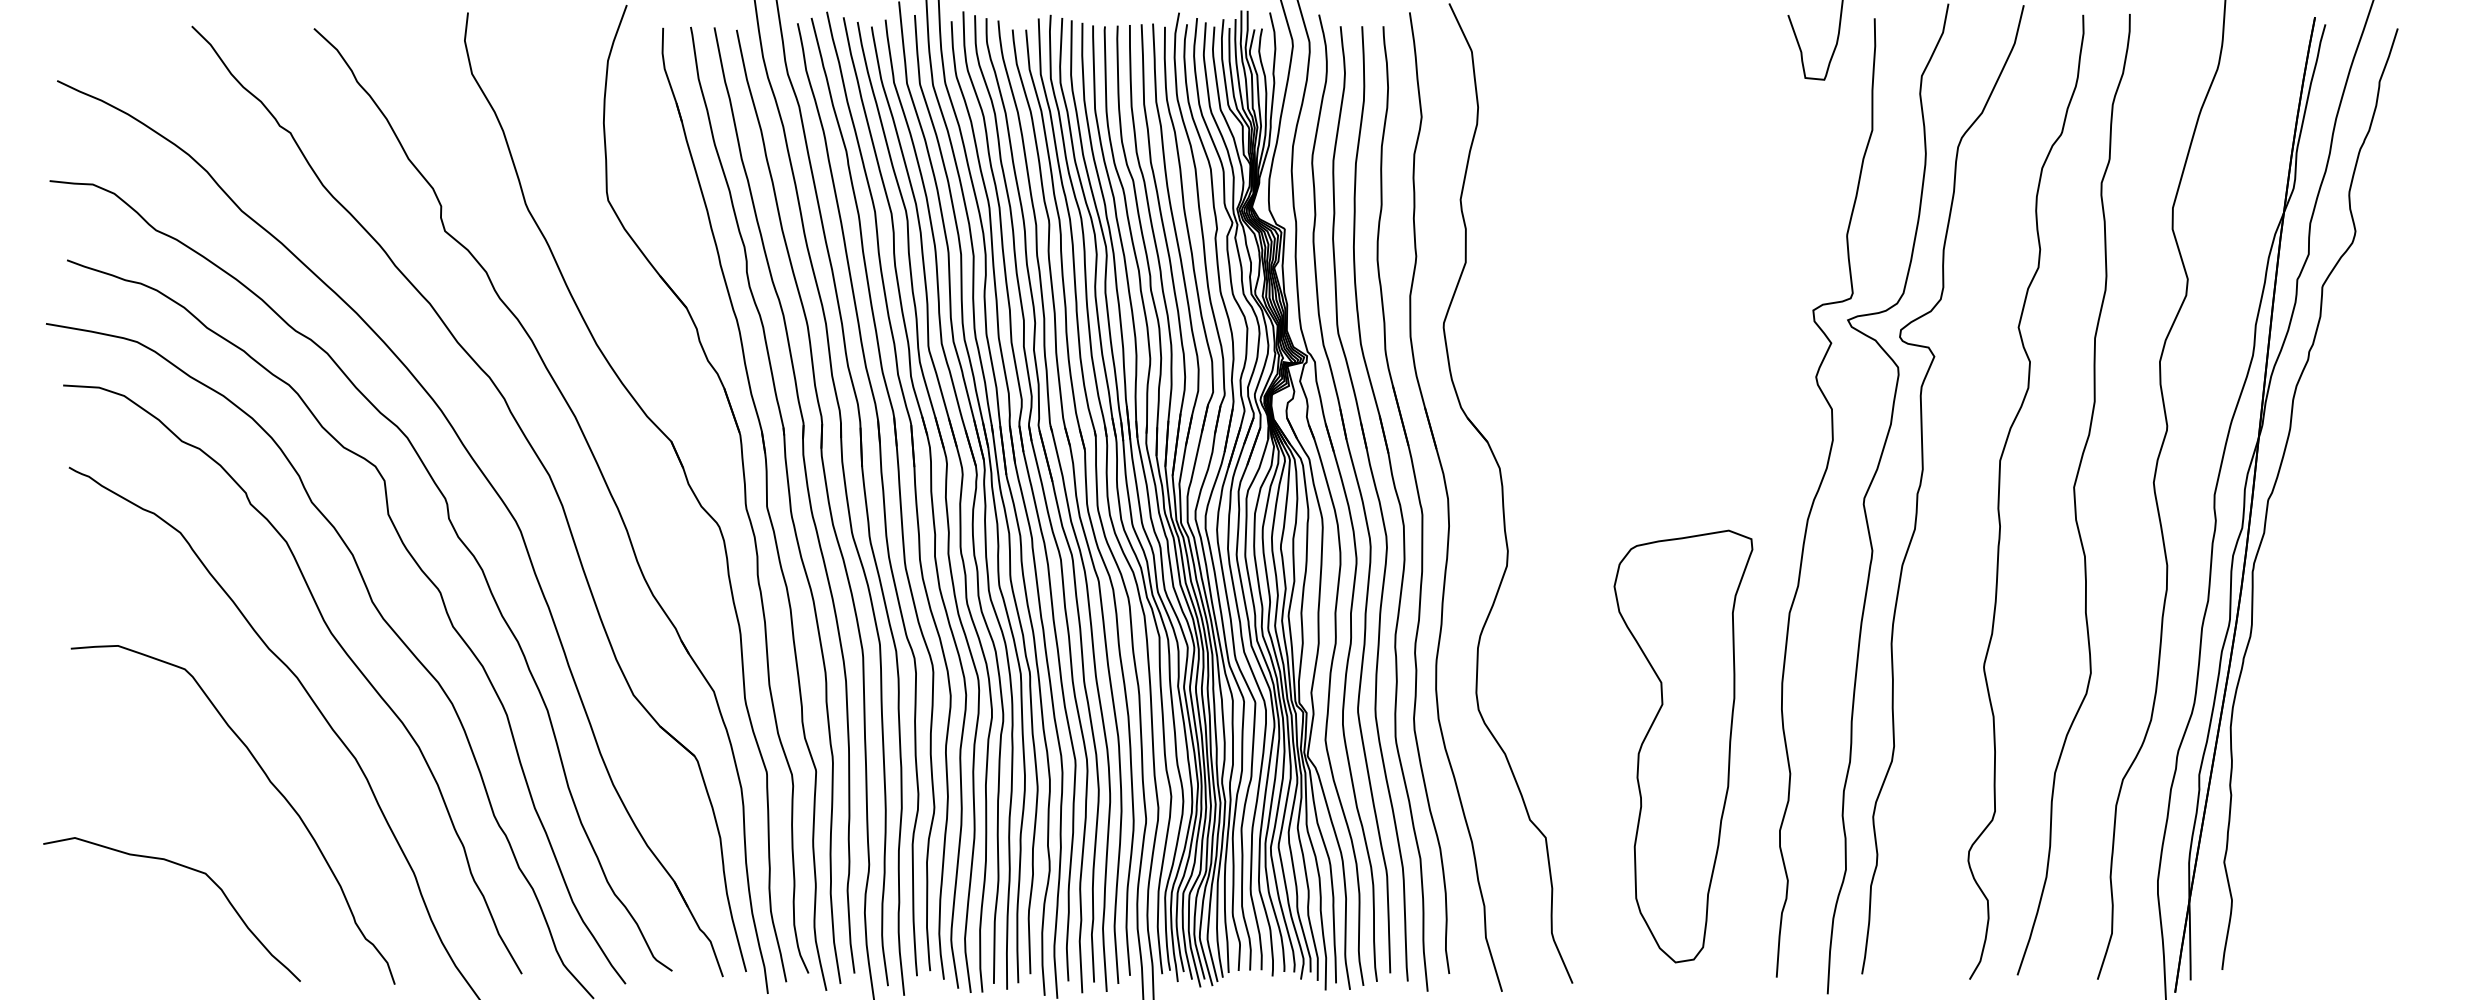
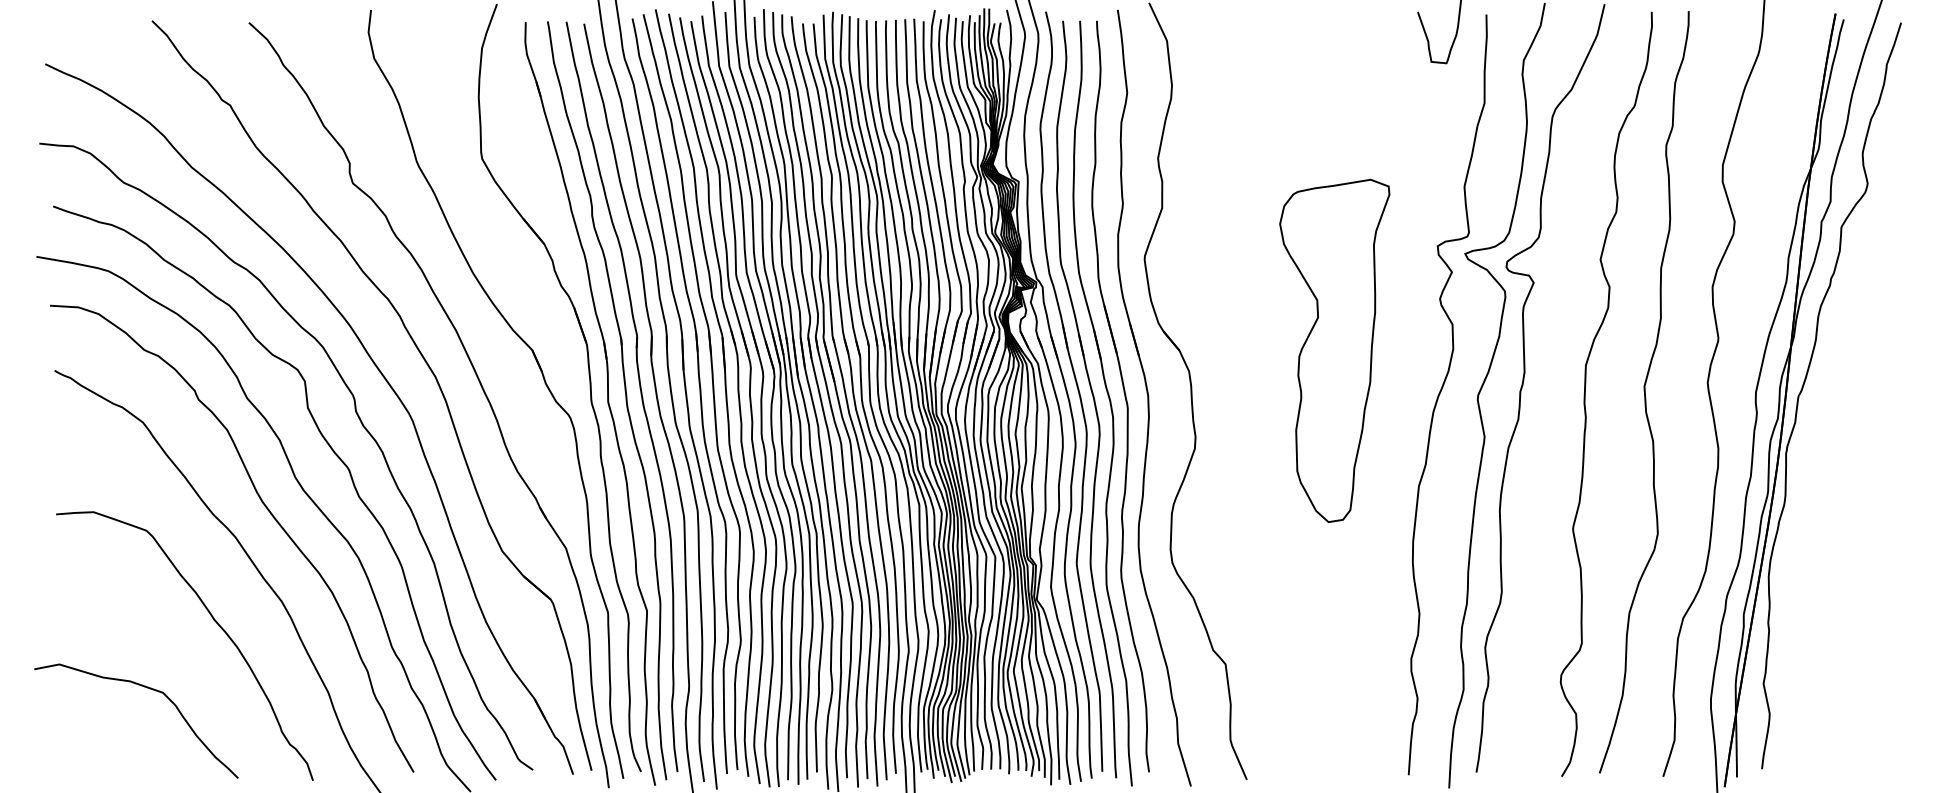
part: (1683, 746) -> (1334, 350), moved

